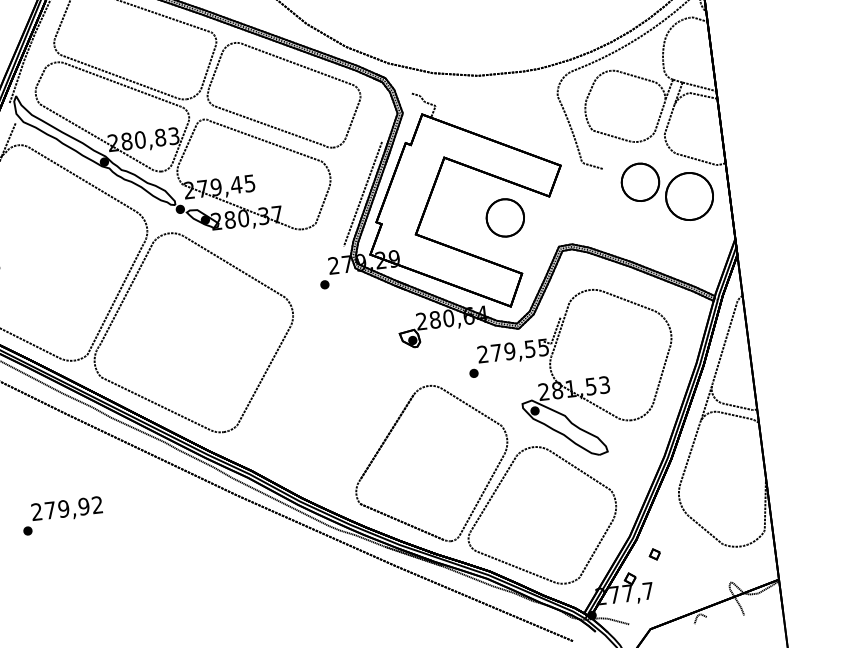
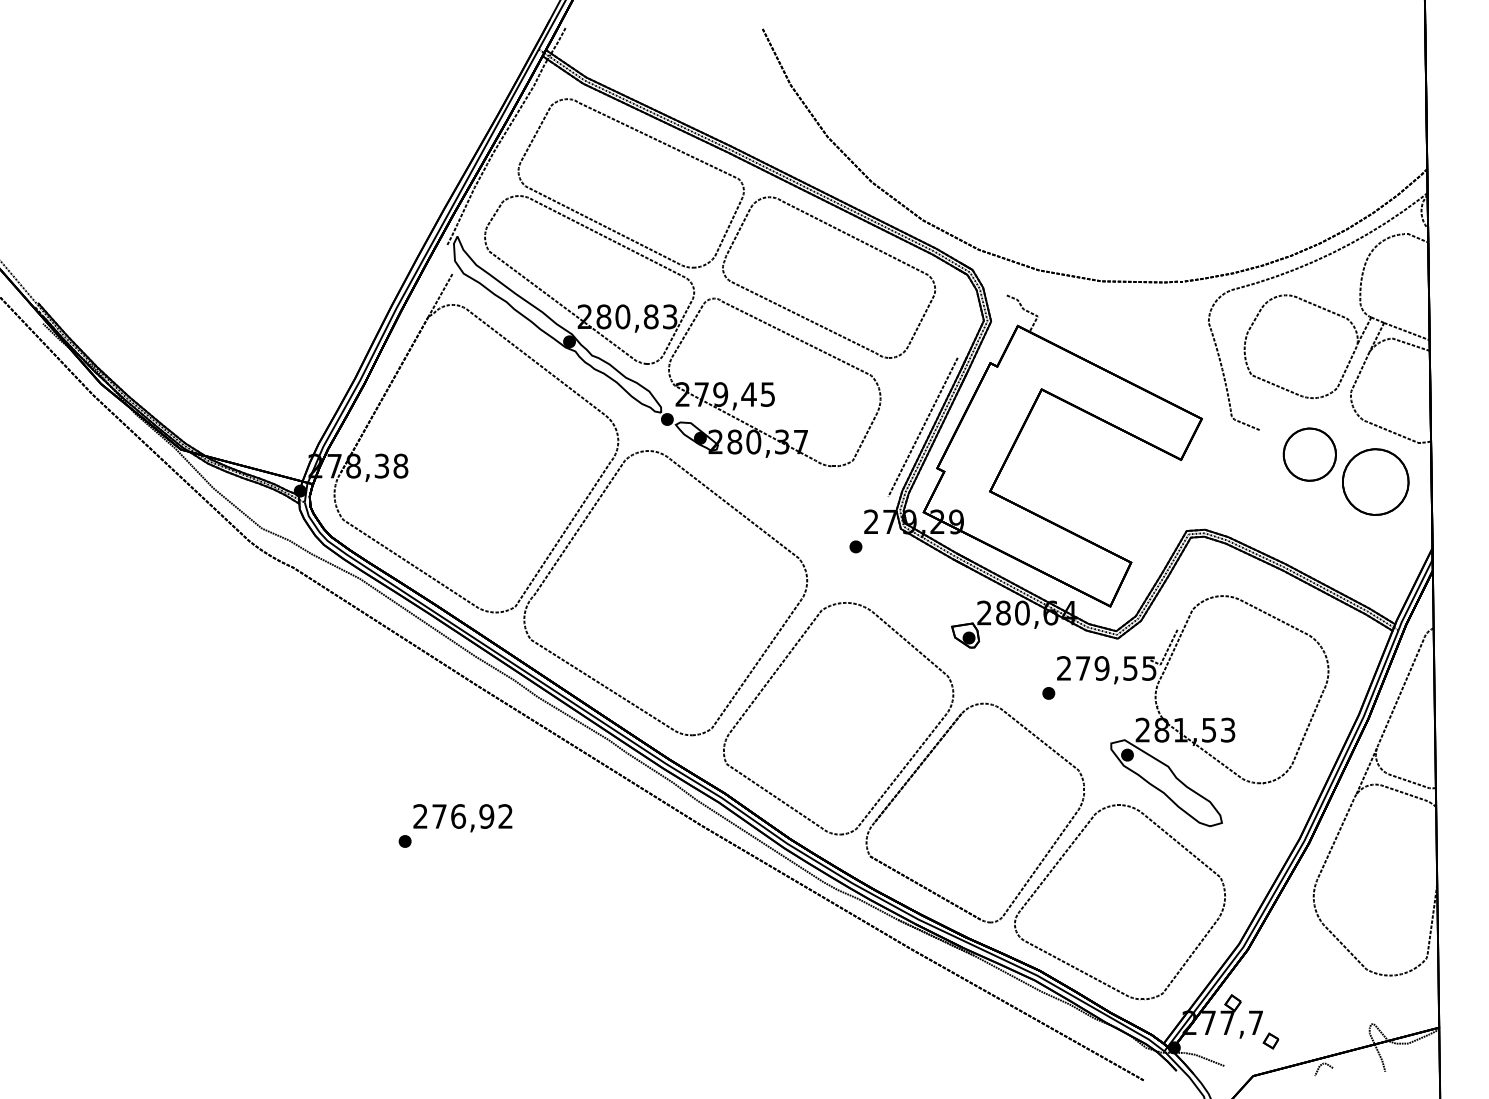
part: (505, 217) -> (1116, 482), removed
part: (277, 382) -> (774, 675), added
text: (63, 508) -> (458, 816), 279,92 -> 276,92
part: (654, 554) -> (1270, 1040), moved

